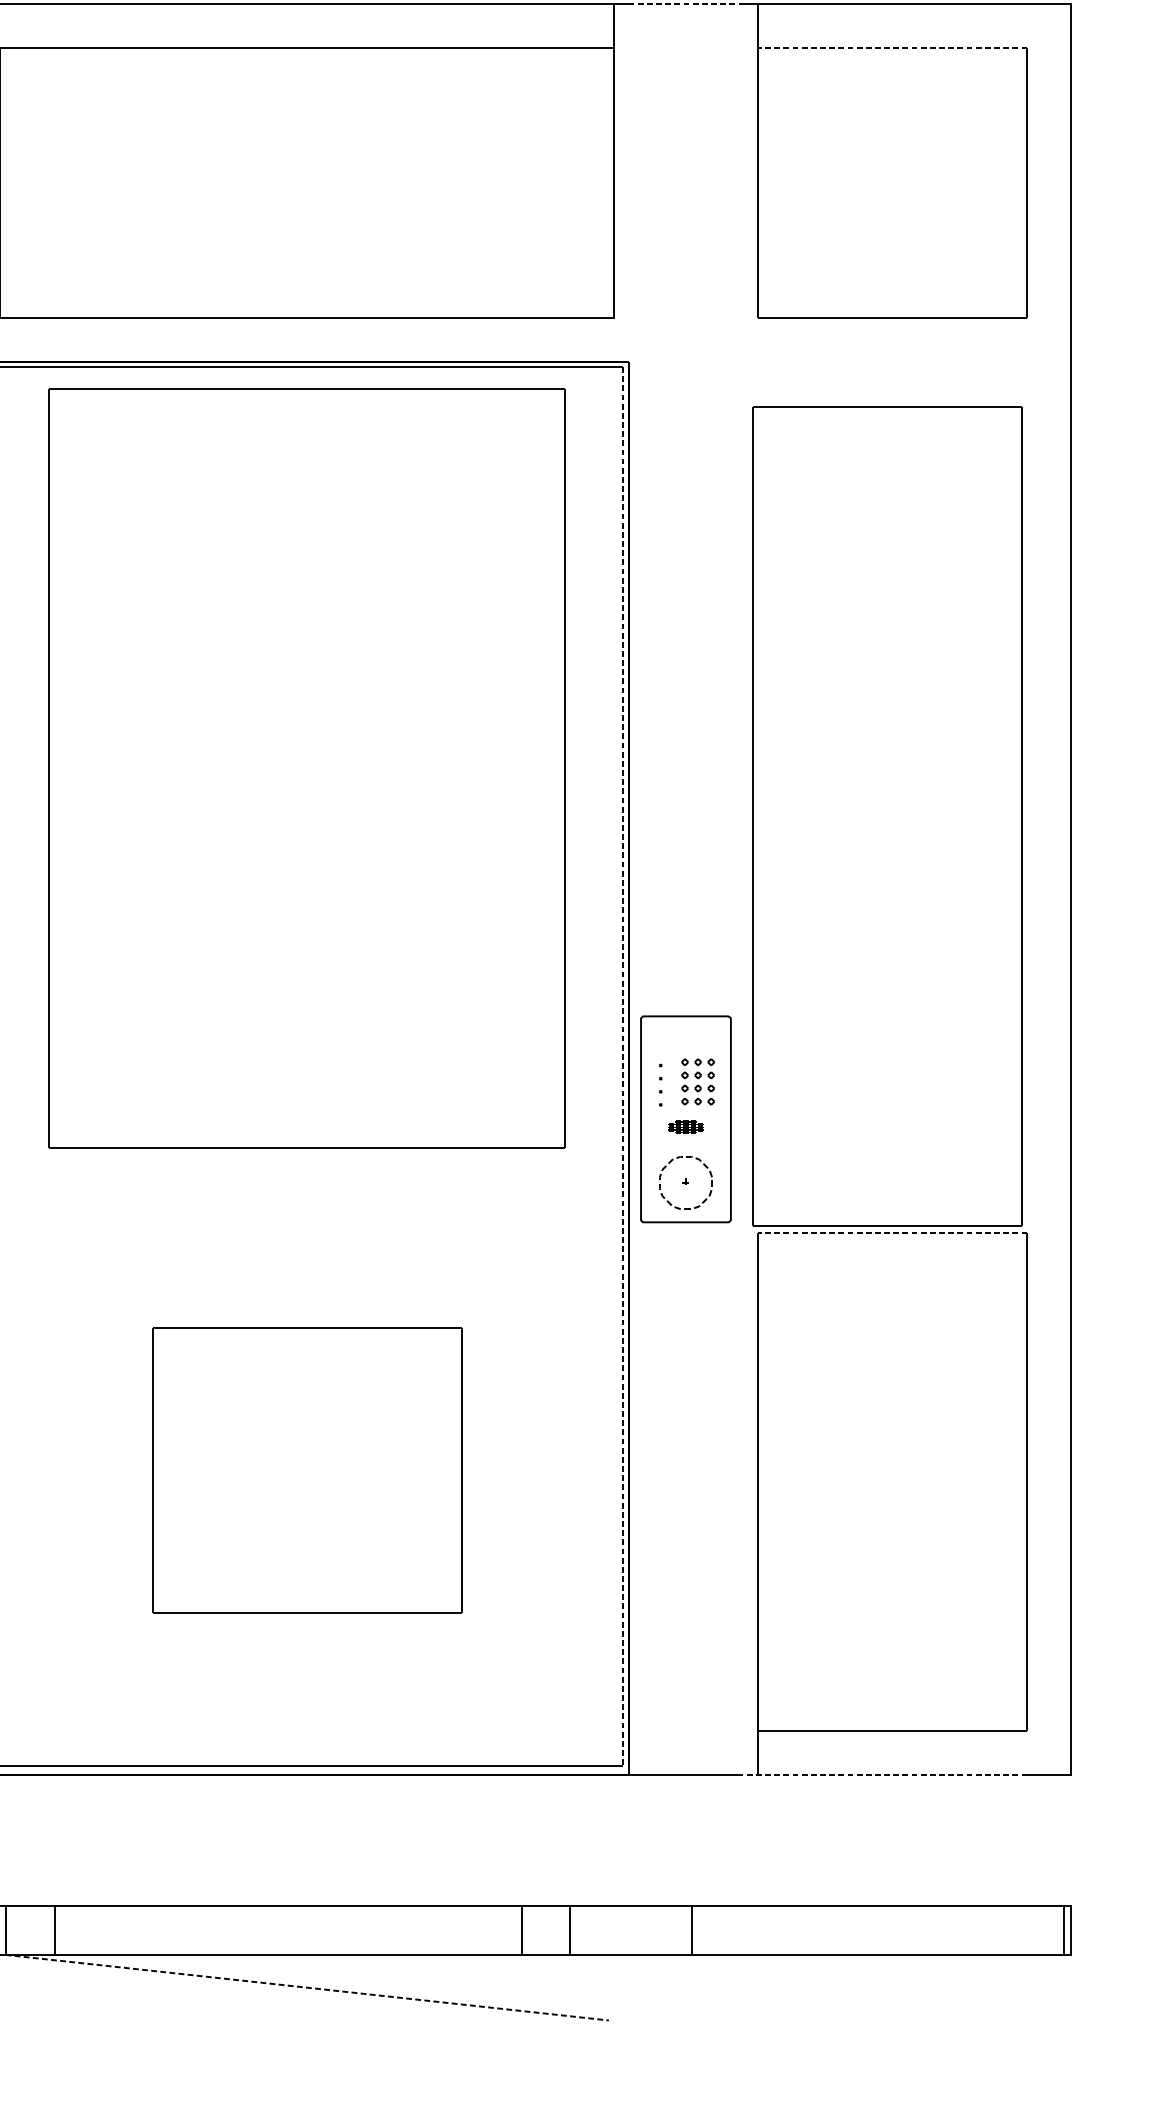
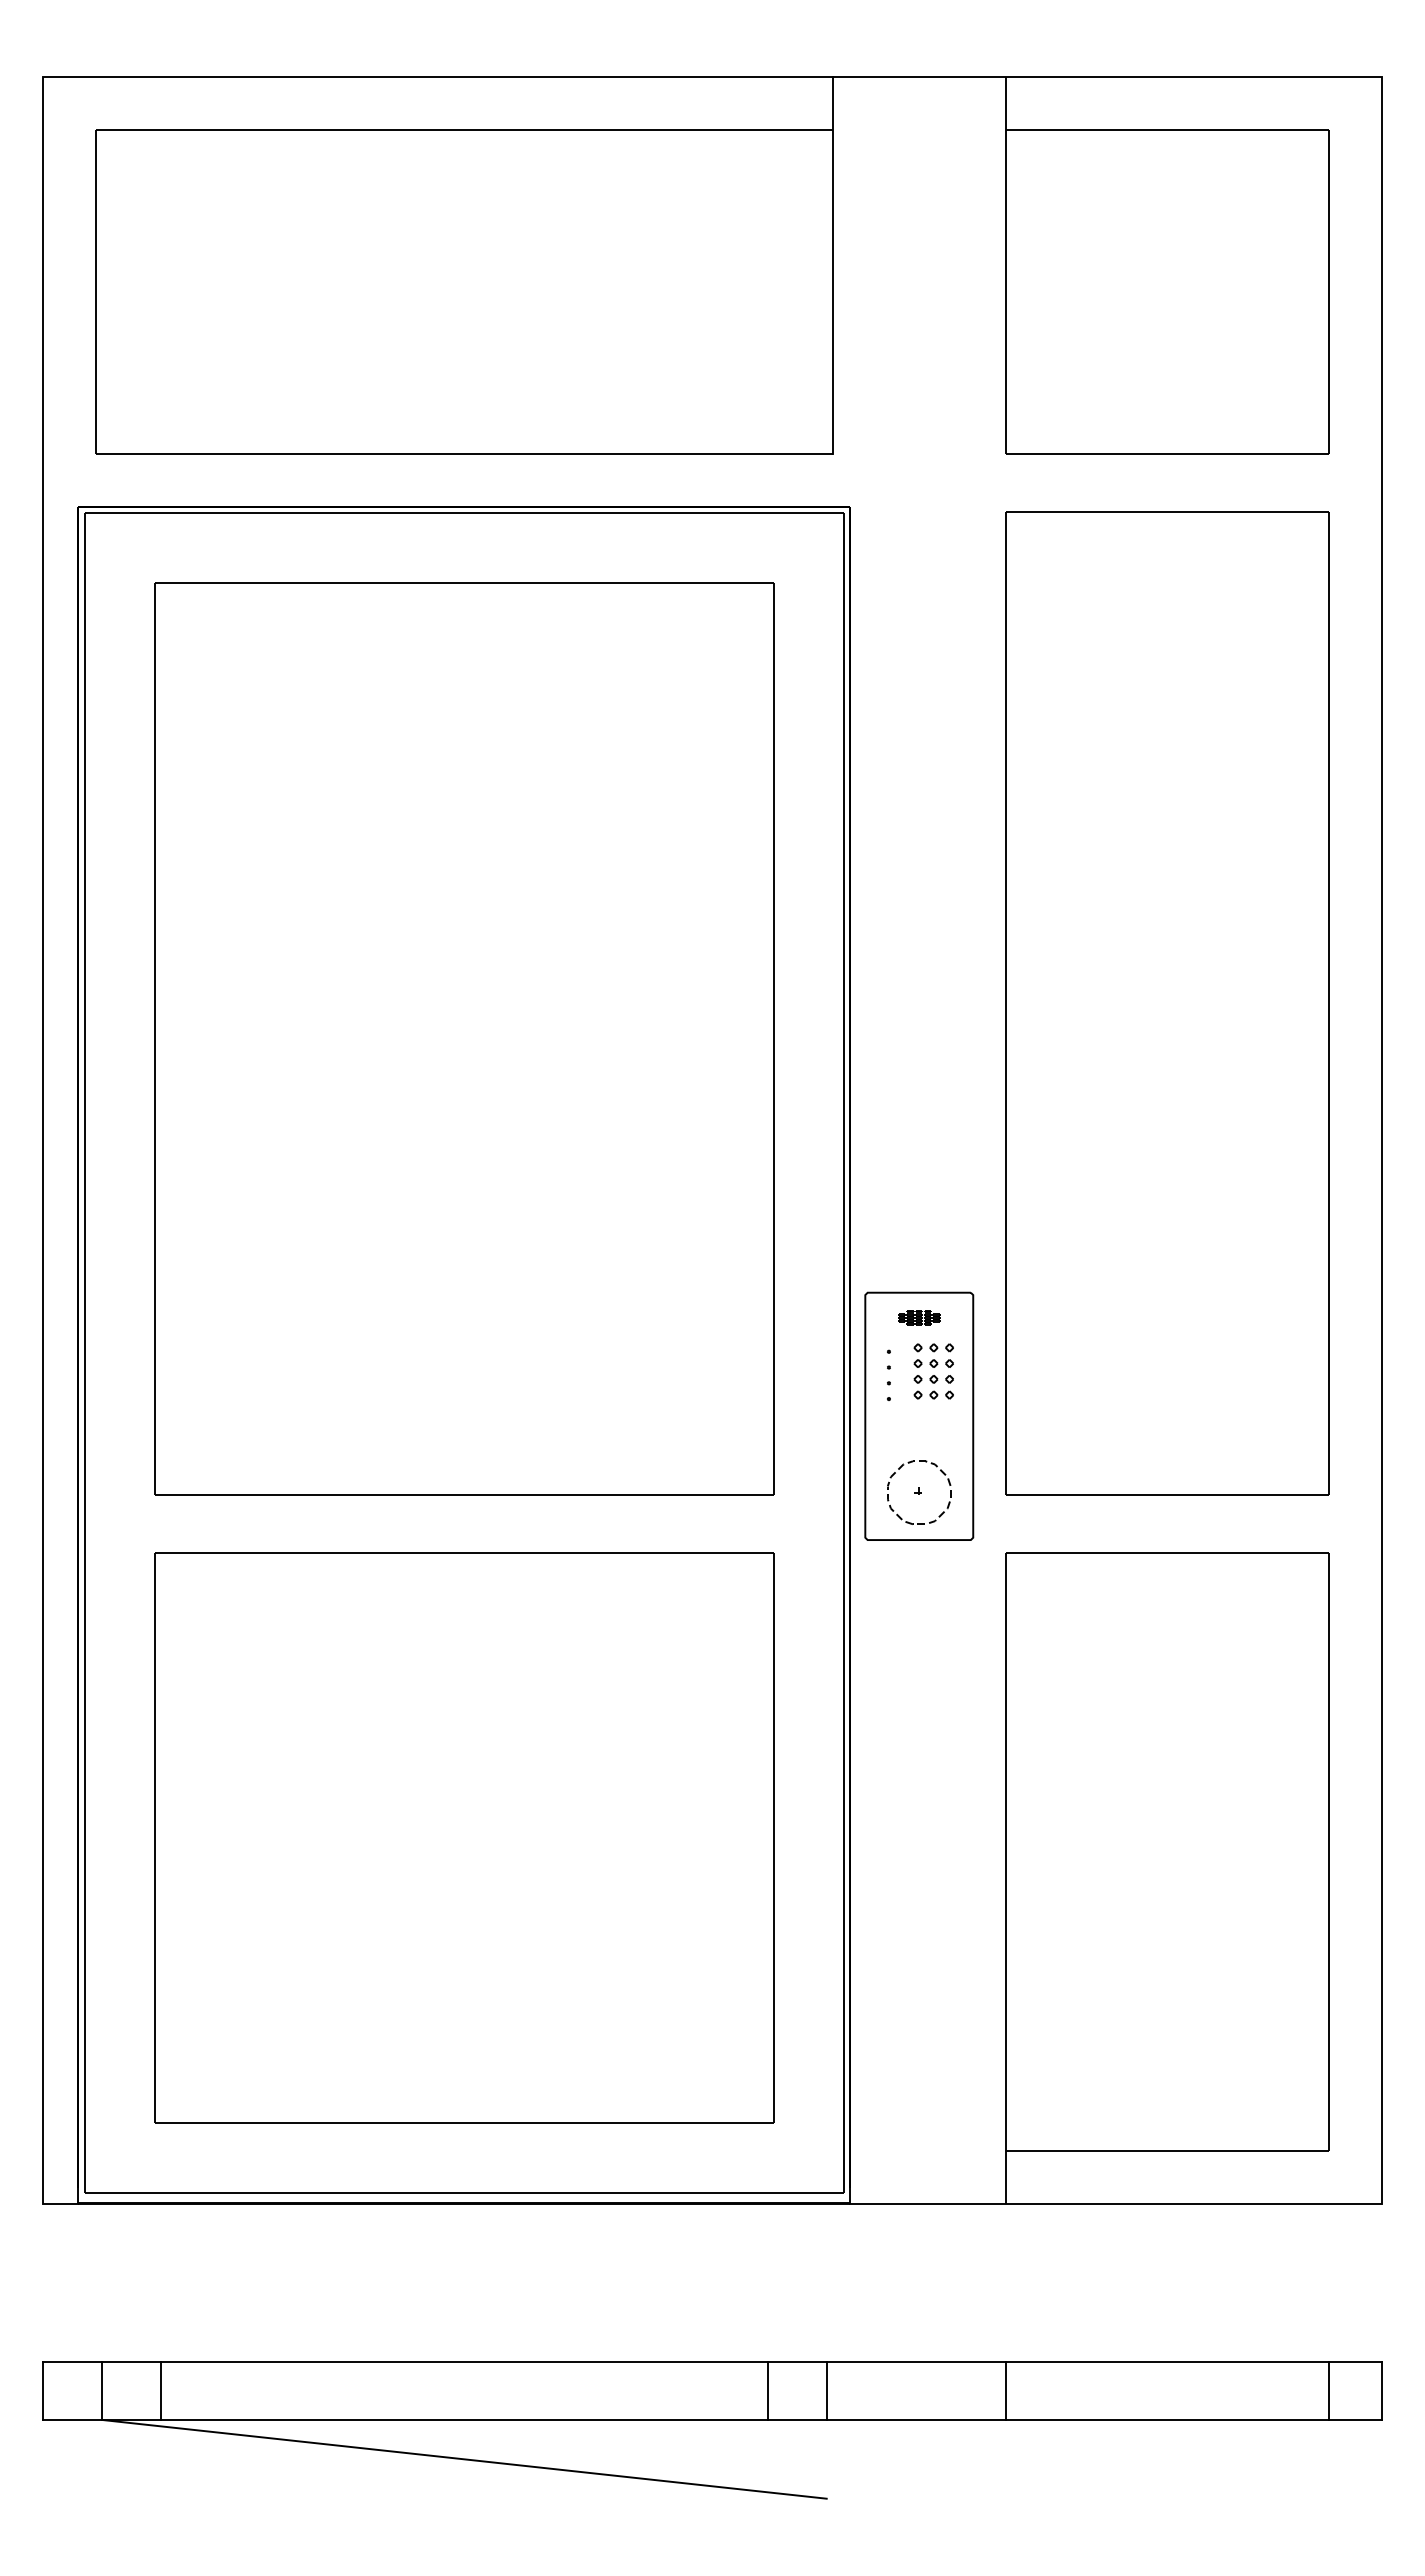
line: (686, 4) -> (919, 77), dashed -> solid
line: (892, 48) -> (1167, 130), dashed -> solid
part: (307, 768) -> (464, 1038), moved
part: (887, 816) -> (1167, 1003), moved
line: (623, 1066) -> (844, 1353), dashed -> solid
part: (686, 1126) -> (919, 1317), moved
line: (892, 1233) -> (1167, 1553), dashed -> solid
part: (307, 1469) -> (464, 1837), size x1.67
line: (885, 1775) -> (1158, 2204), dashed -> solid
line: (522, 1930) -> (767, 2390), moved
line: (569, 1930) -> (826, 2390), moved
line: (692, 1930) -> (1005, 2390), moved
line: (1064, 1930) -> (1329, 2390), moved
line: (307, 1987) -> (464, 2459), dashed -> solid

